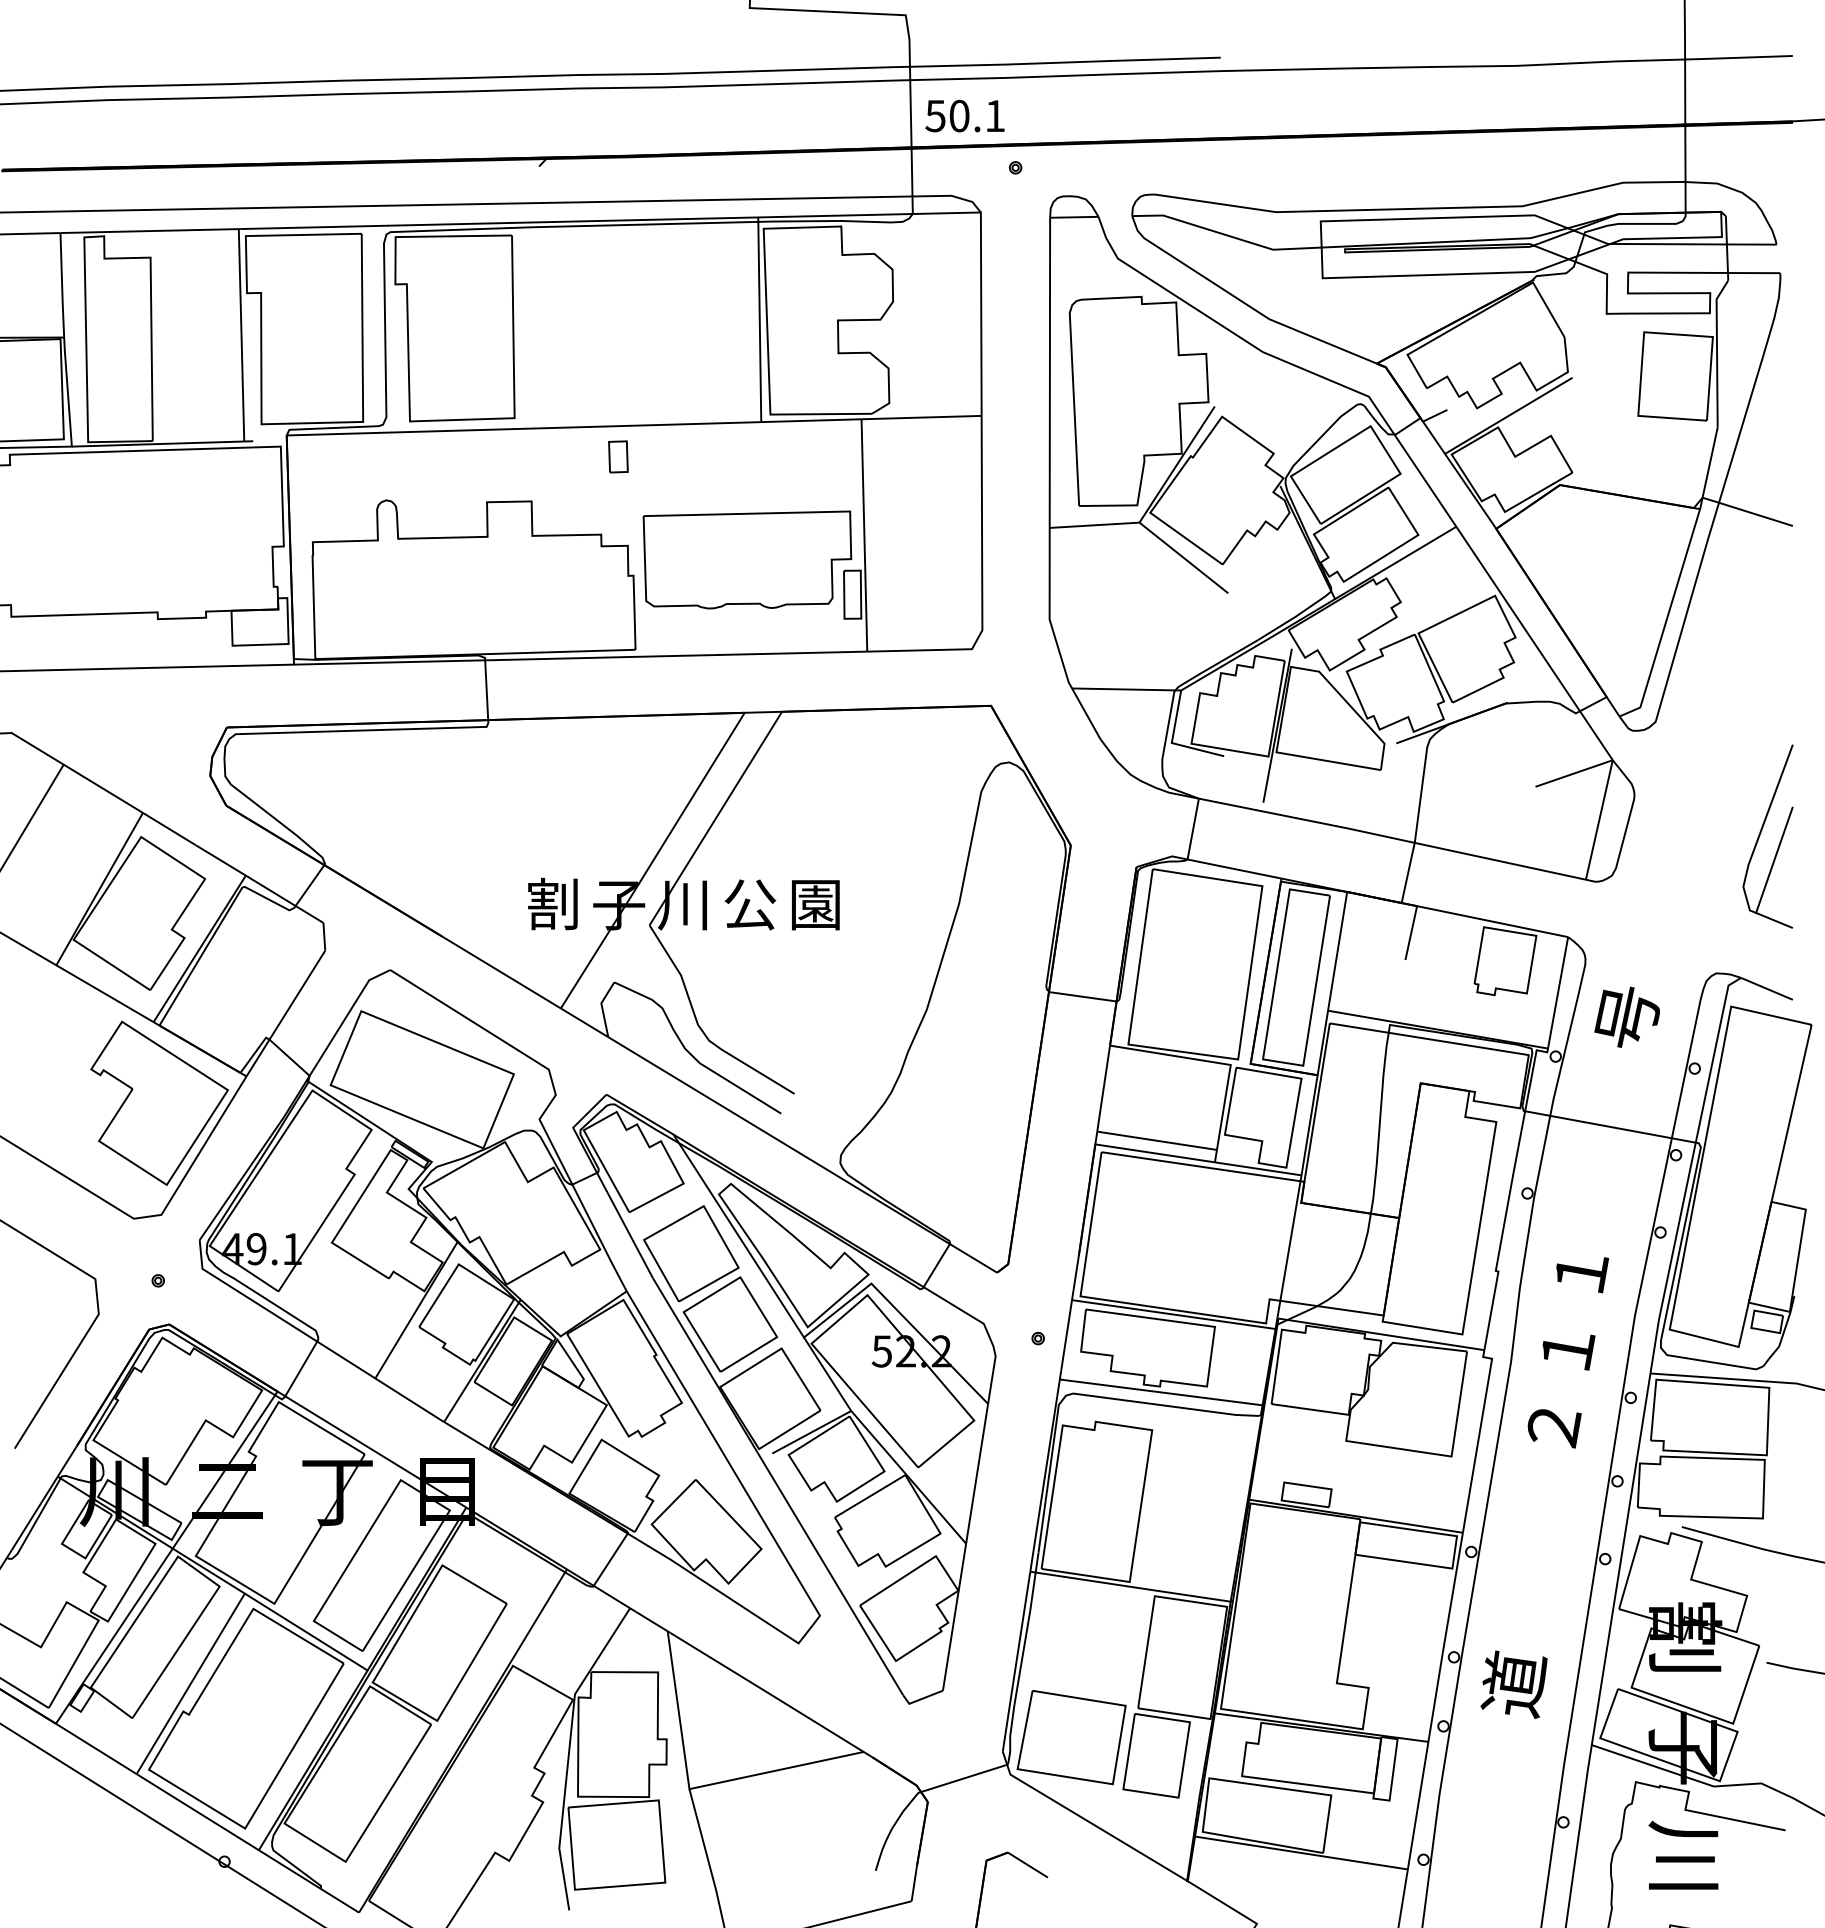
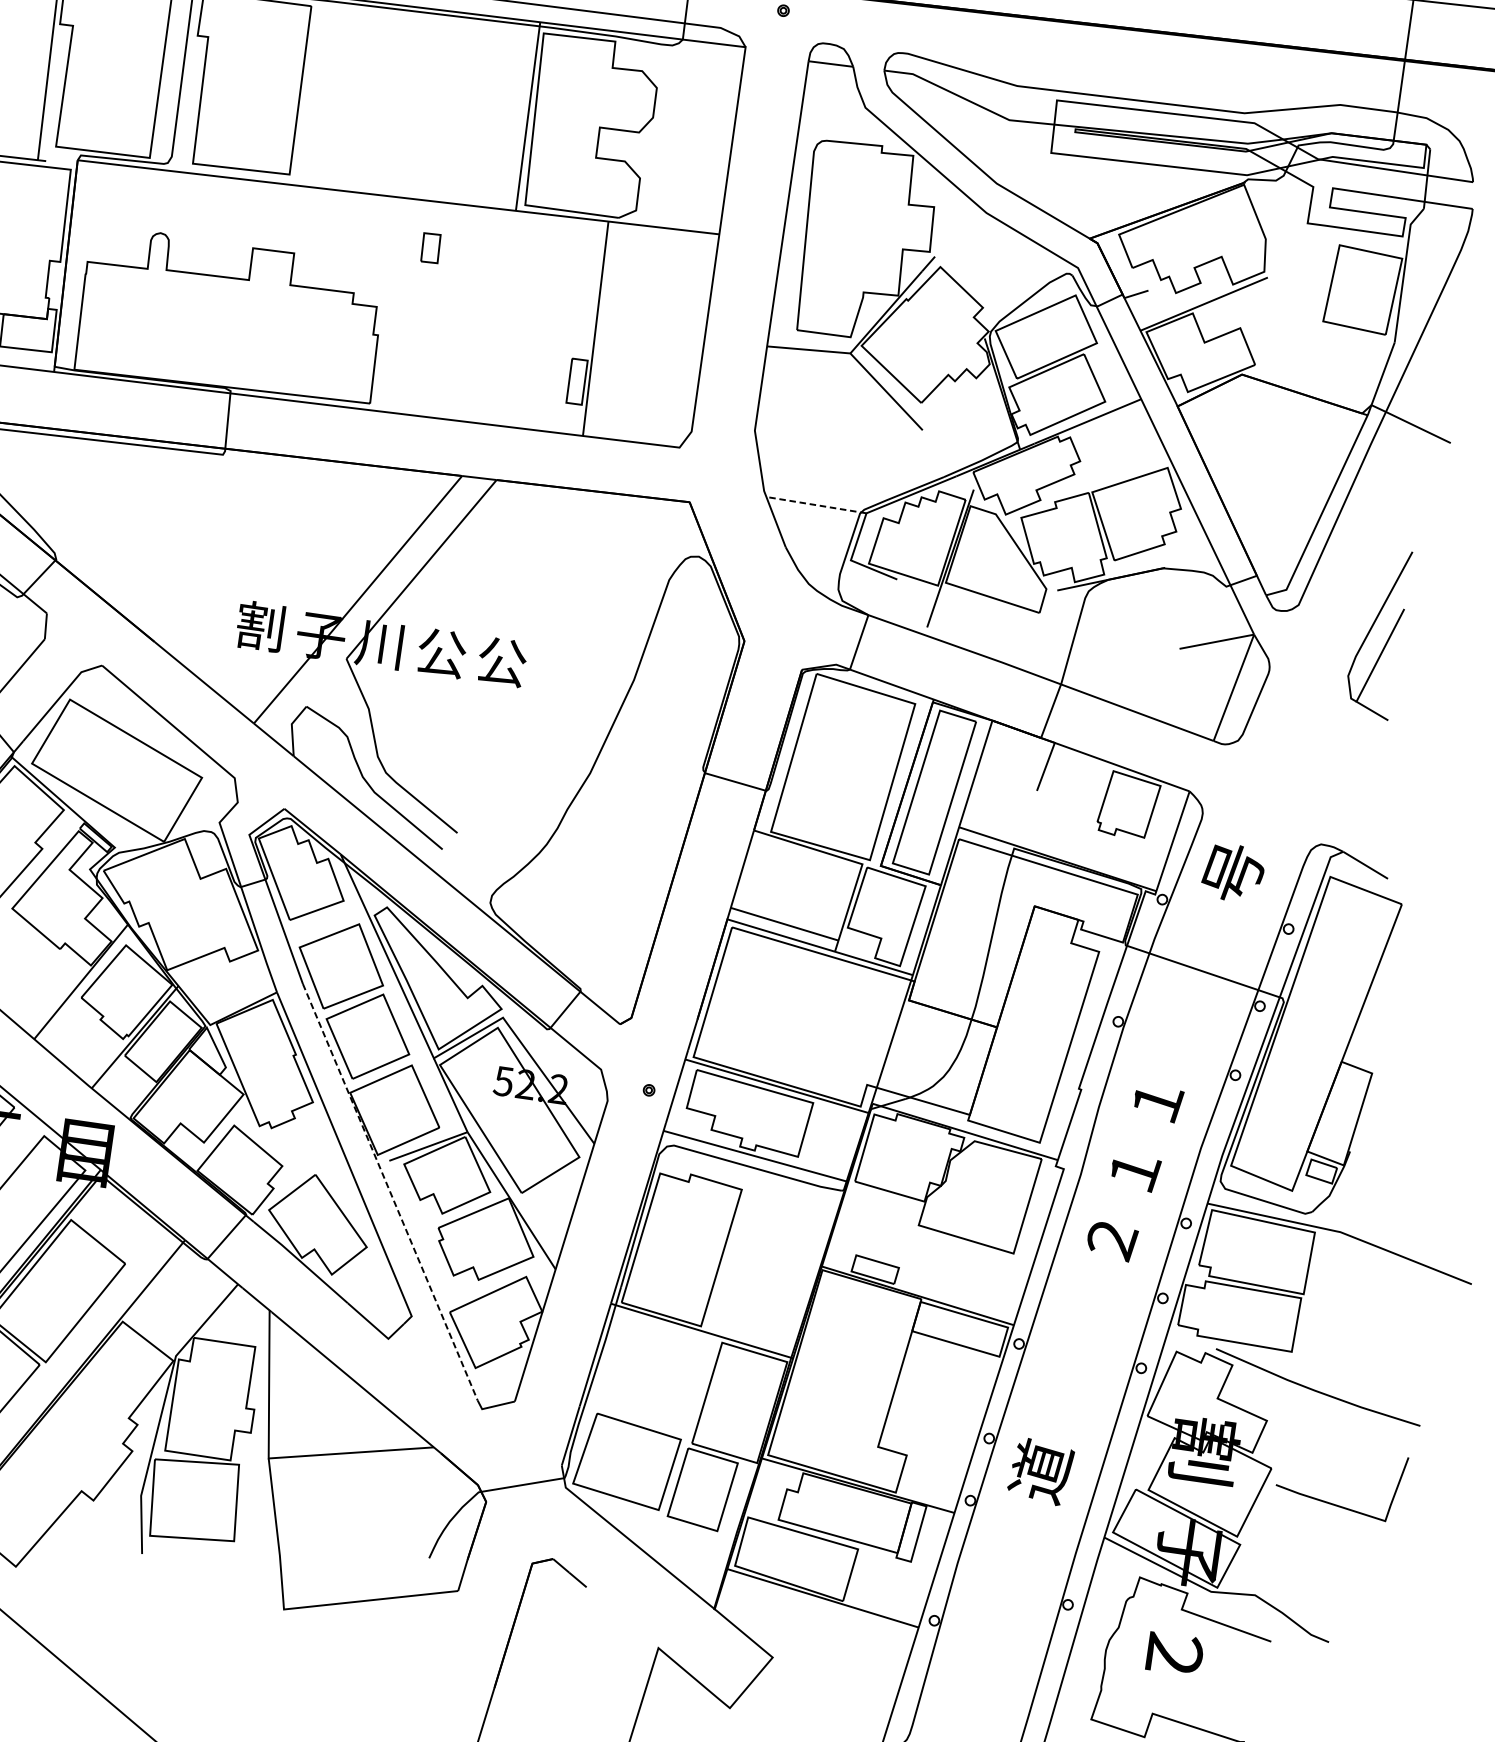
part: (618, 456) -> (431, 247), moved
part: (747, 559) -> (485, 335), removed
line: (1127, 689) -> (817, 505), solid -> dashed
part: (1761, 833) -> (1371, 629), moved
text: (815, 904) -> (501, 661), 園 -> 公
line: (778, 1487) -> (390, 1192), solid -> dashed
text: (1683, 1854) -> (1174, 1650), 川 -> ２

